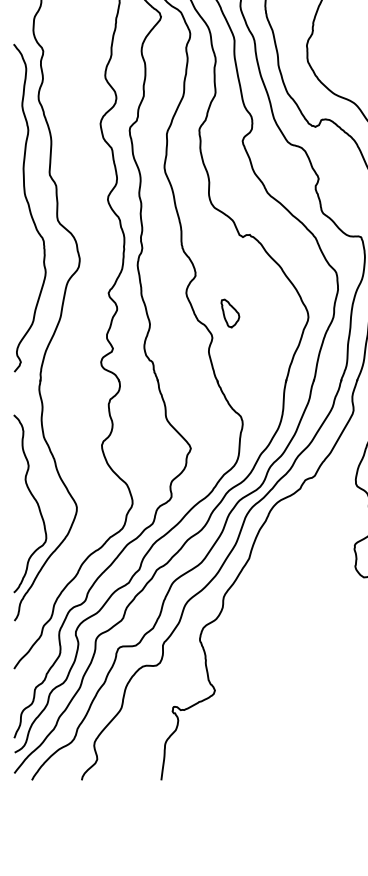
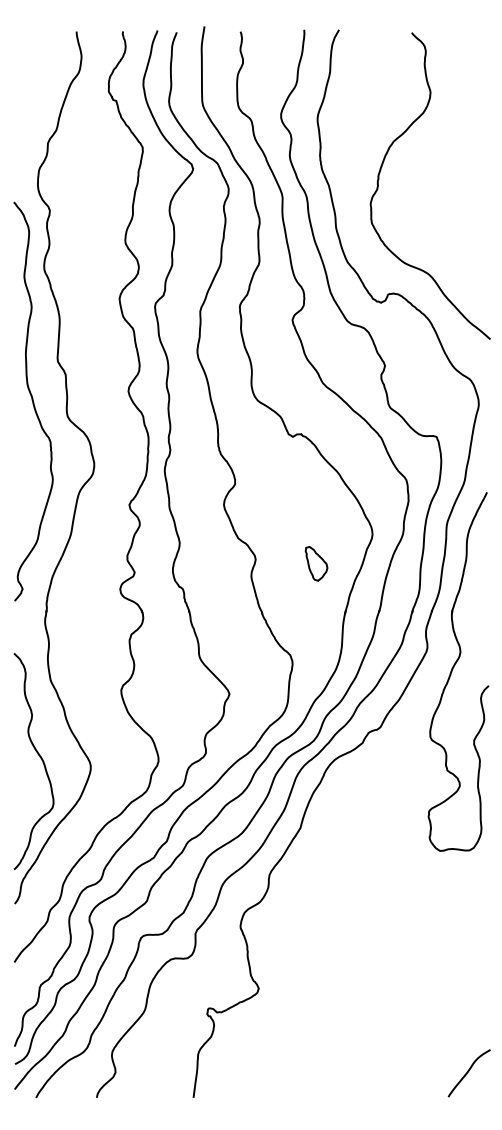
part: (230, 313) -> (316, 563), moved

